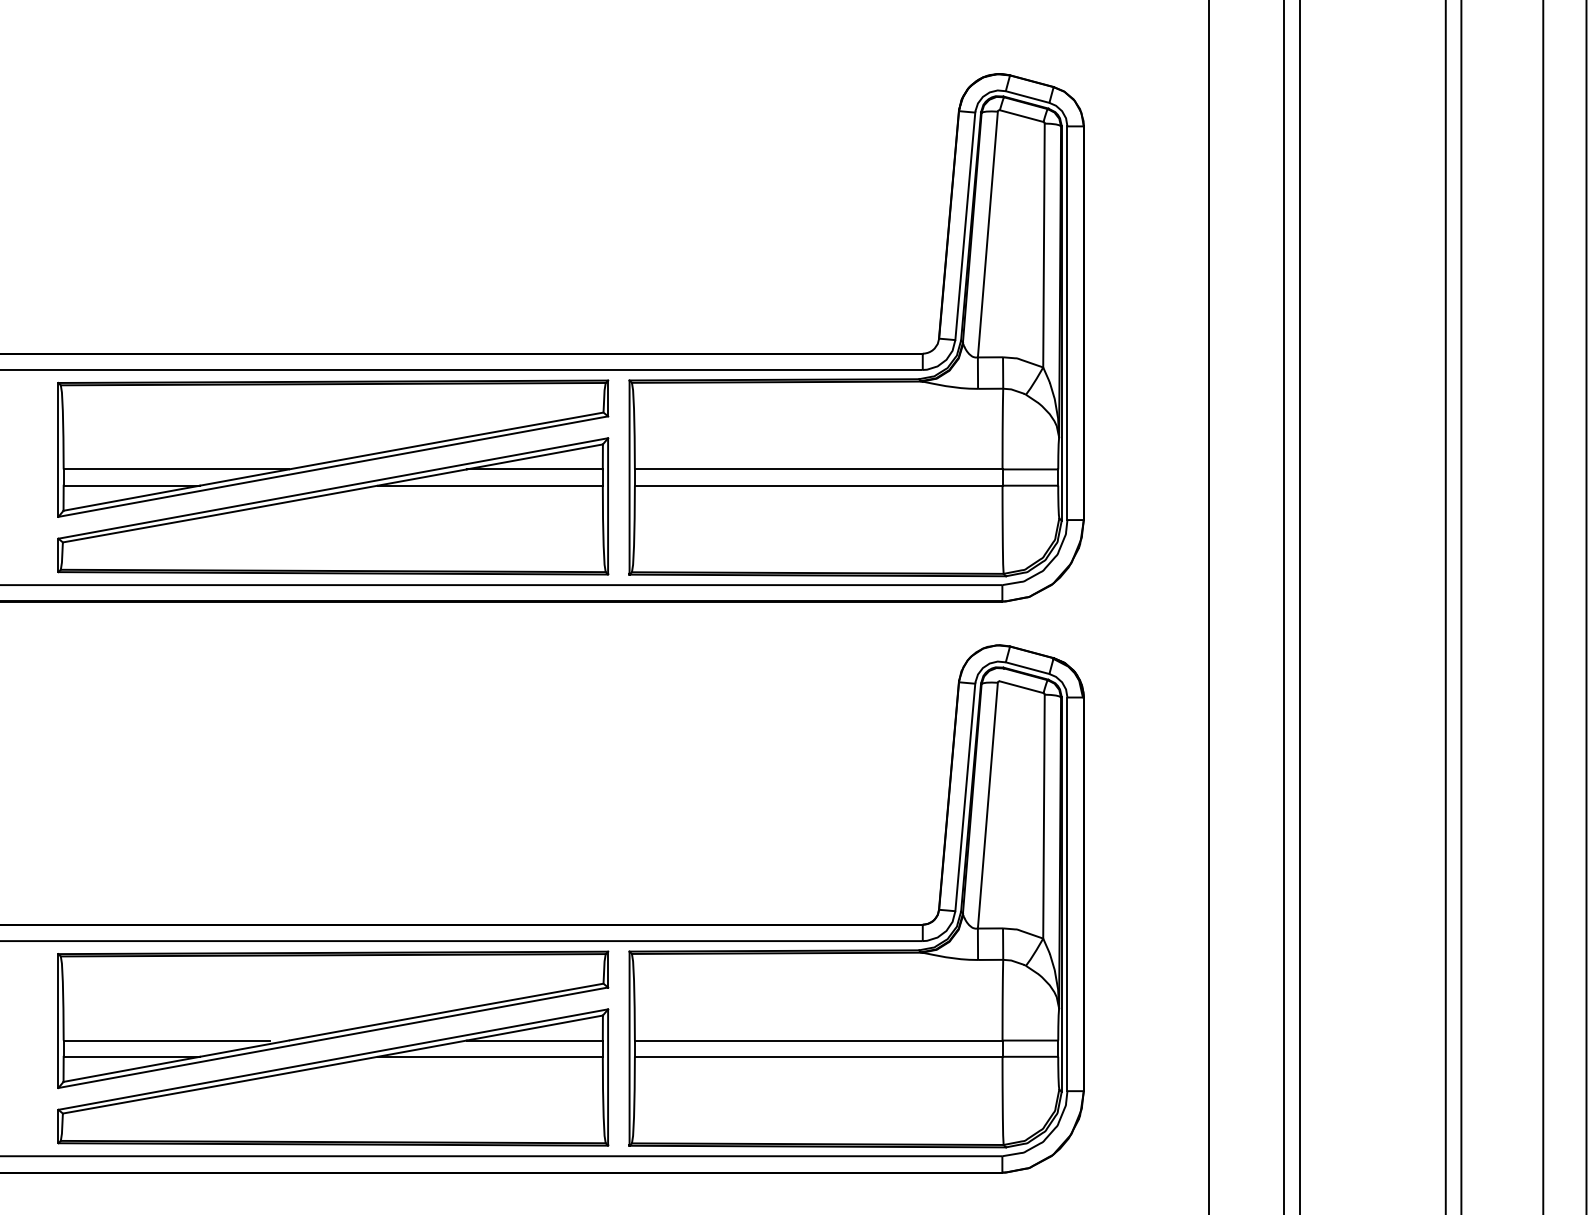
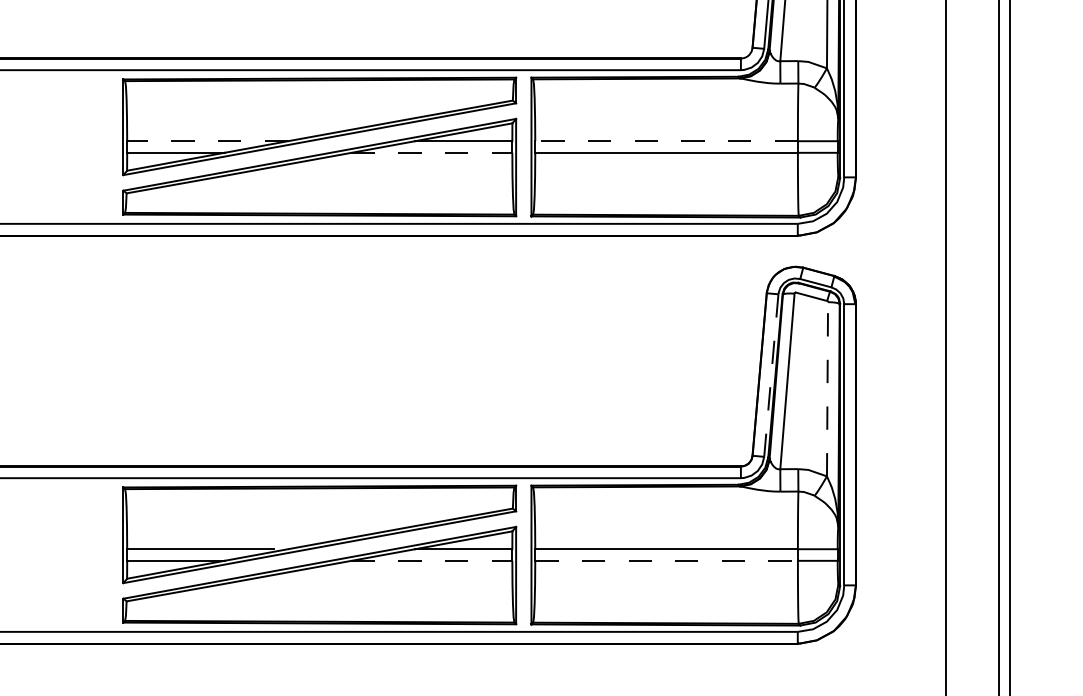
line: (176, 469) -> (207, 141), solid -> dashed
line: (818, 469) -> (666, 141), solid -> dashed
line: (490, 485) -> (432, 152), solid -> dashed
line: (965, 797) -> (771, 375), solid -> dashed
line: (1043, 816) -> (827, 389), solid -> dashed
line: (490, 1056) -> (432, 560), solid -> dashed
line: (818, 1056) -> (666, 560), solid -> dashed

